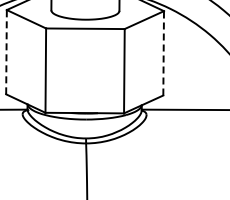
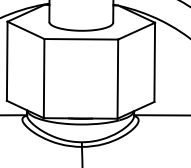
line: (6, 51) -> (7, 60), dashed -> solid
line: (163, 52) -> (154, 61), dashed -> solid

